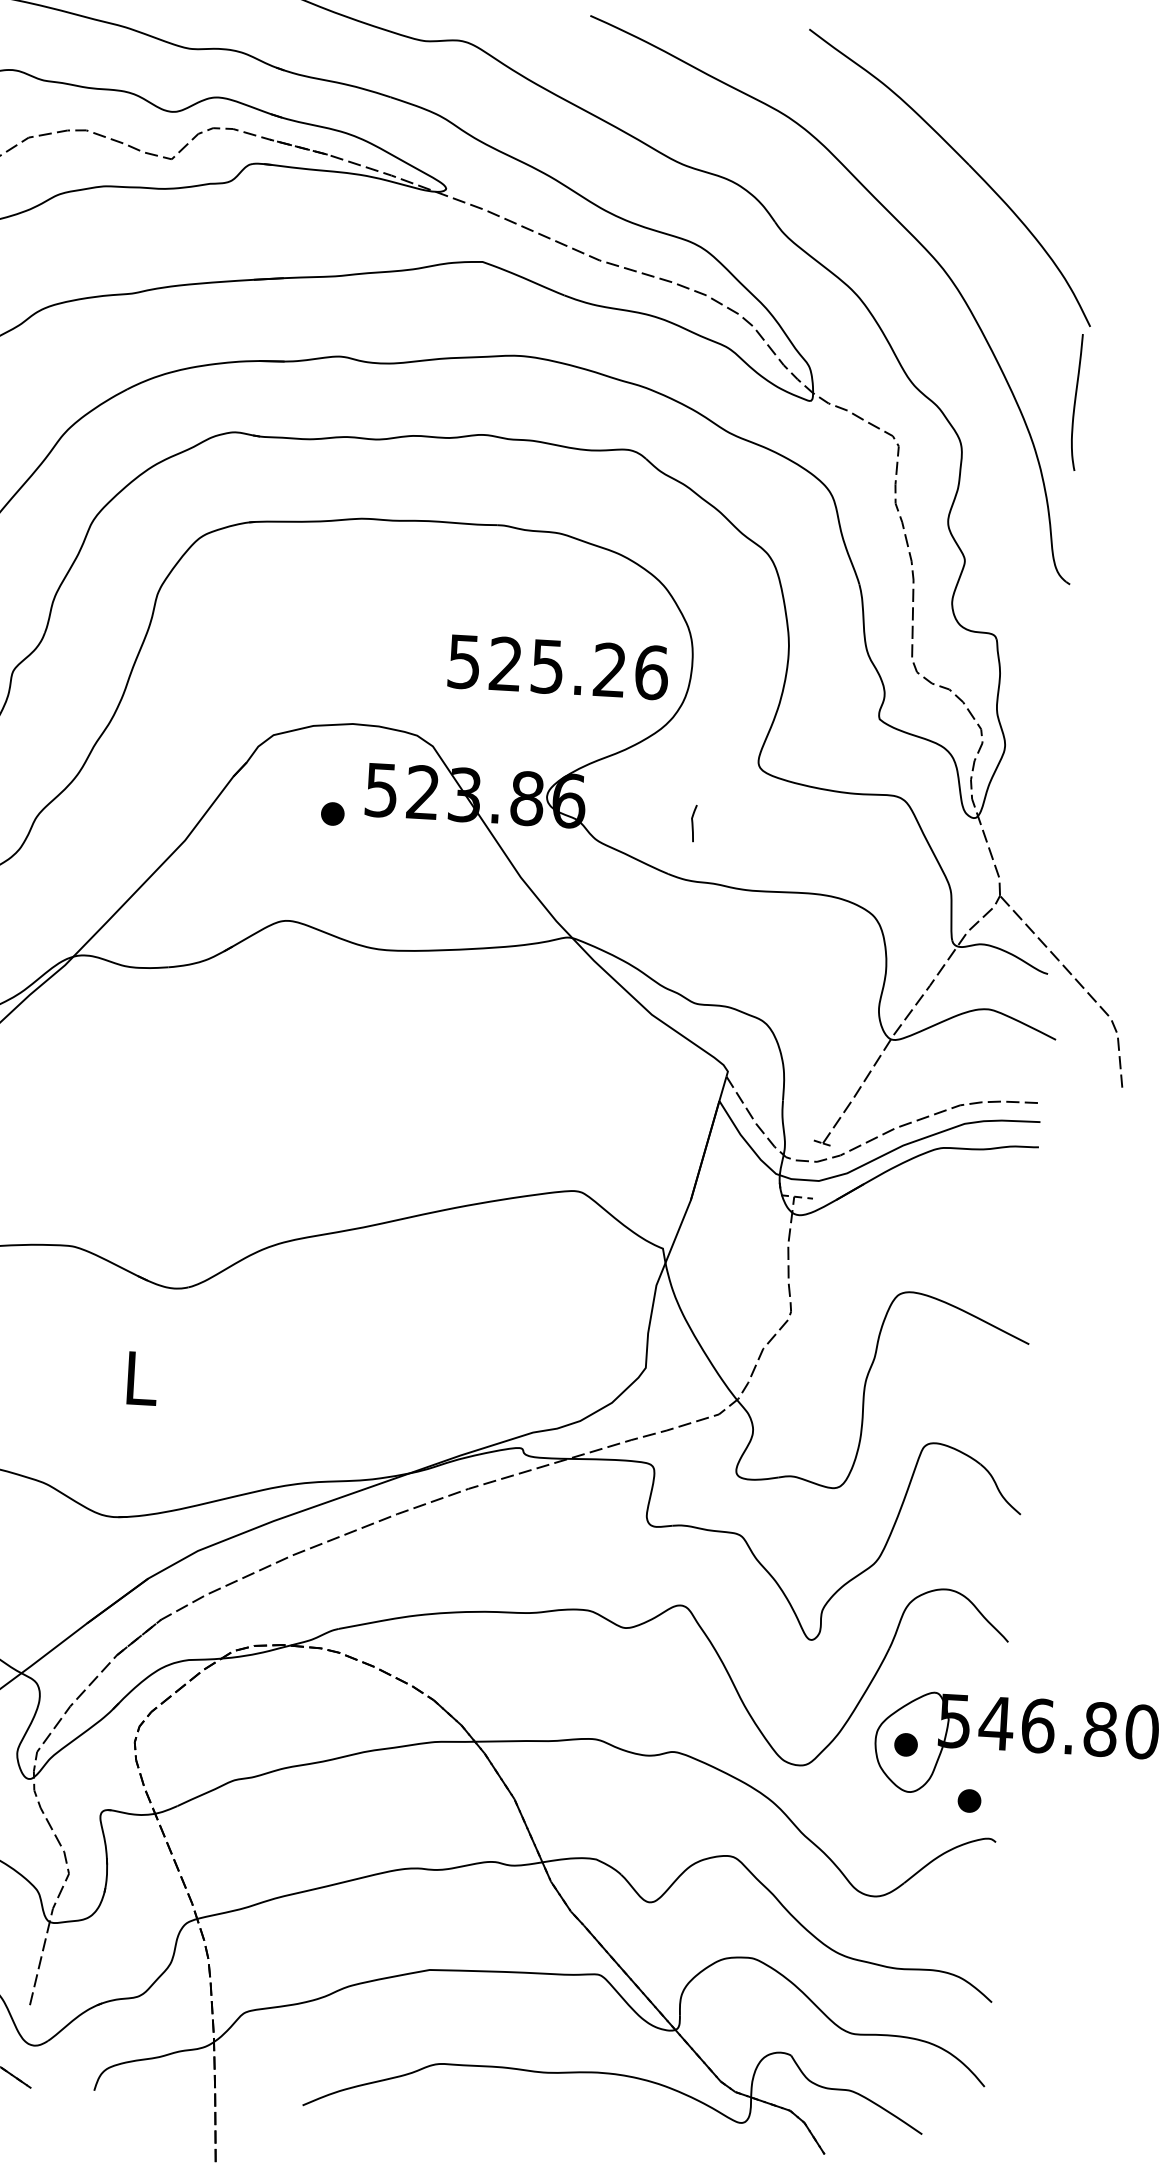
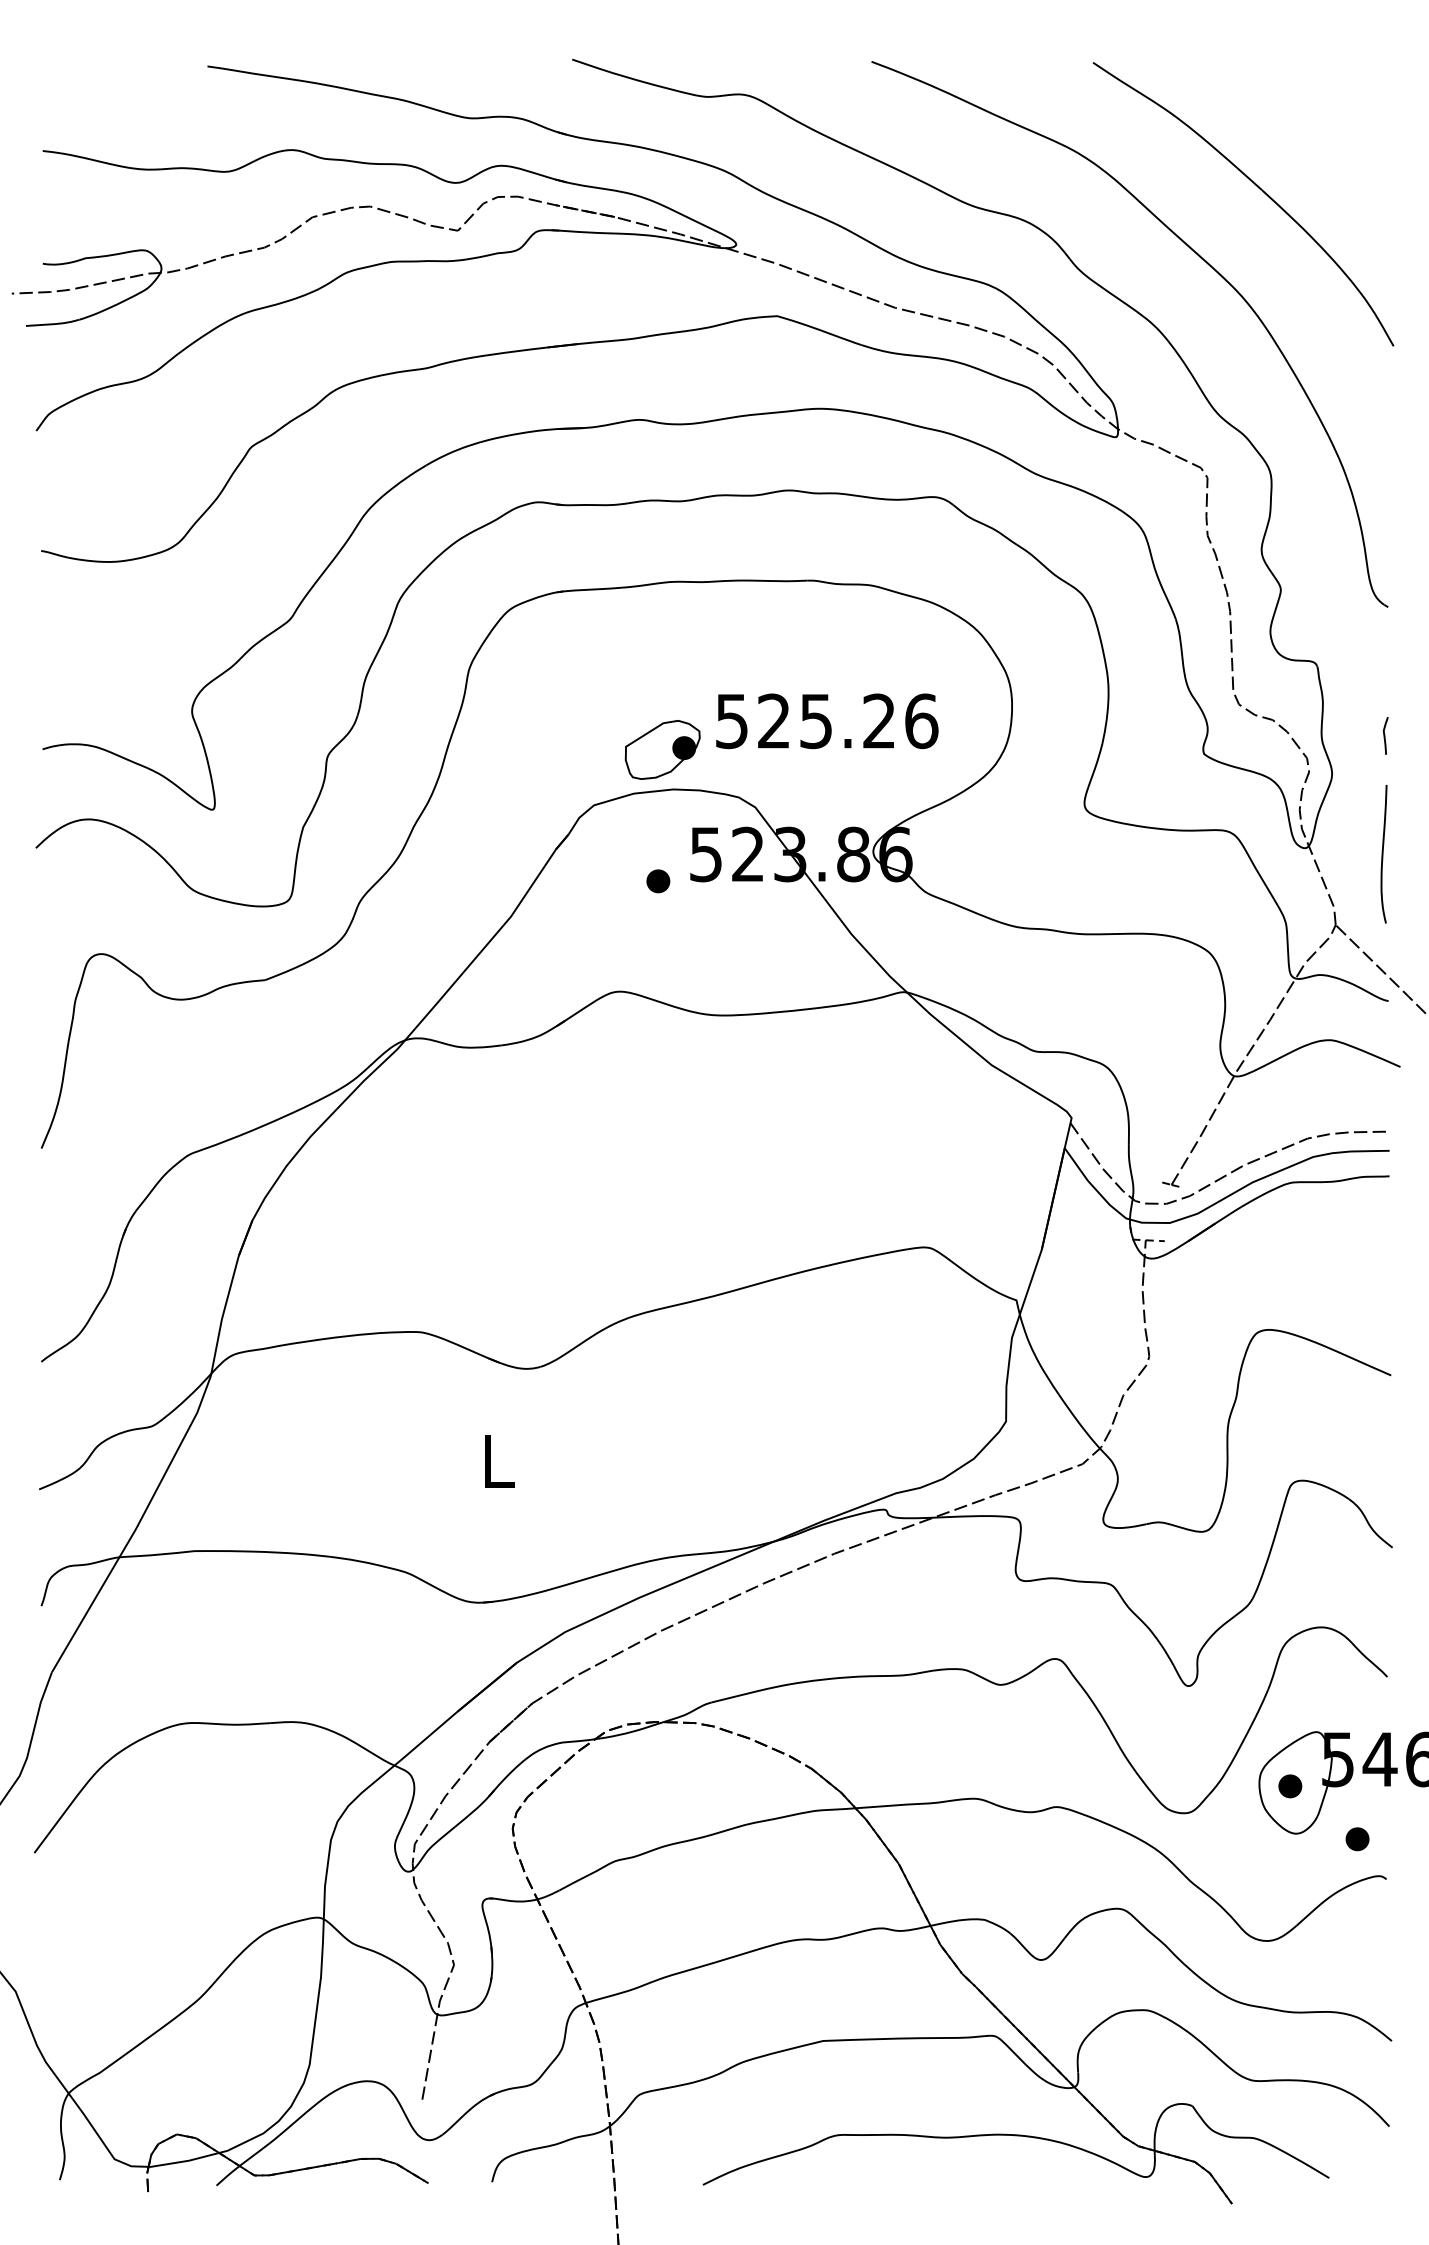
curve: (1075, 402) -> (1383, 854), moved
text: (558, 667) -> (827, 721), moved
part: (344, 683) -> (662, 749), added
curve: (693, 823) -> (1385, 735), moved

